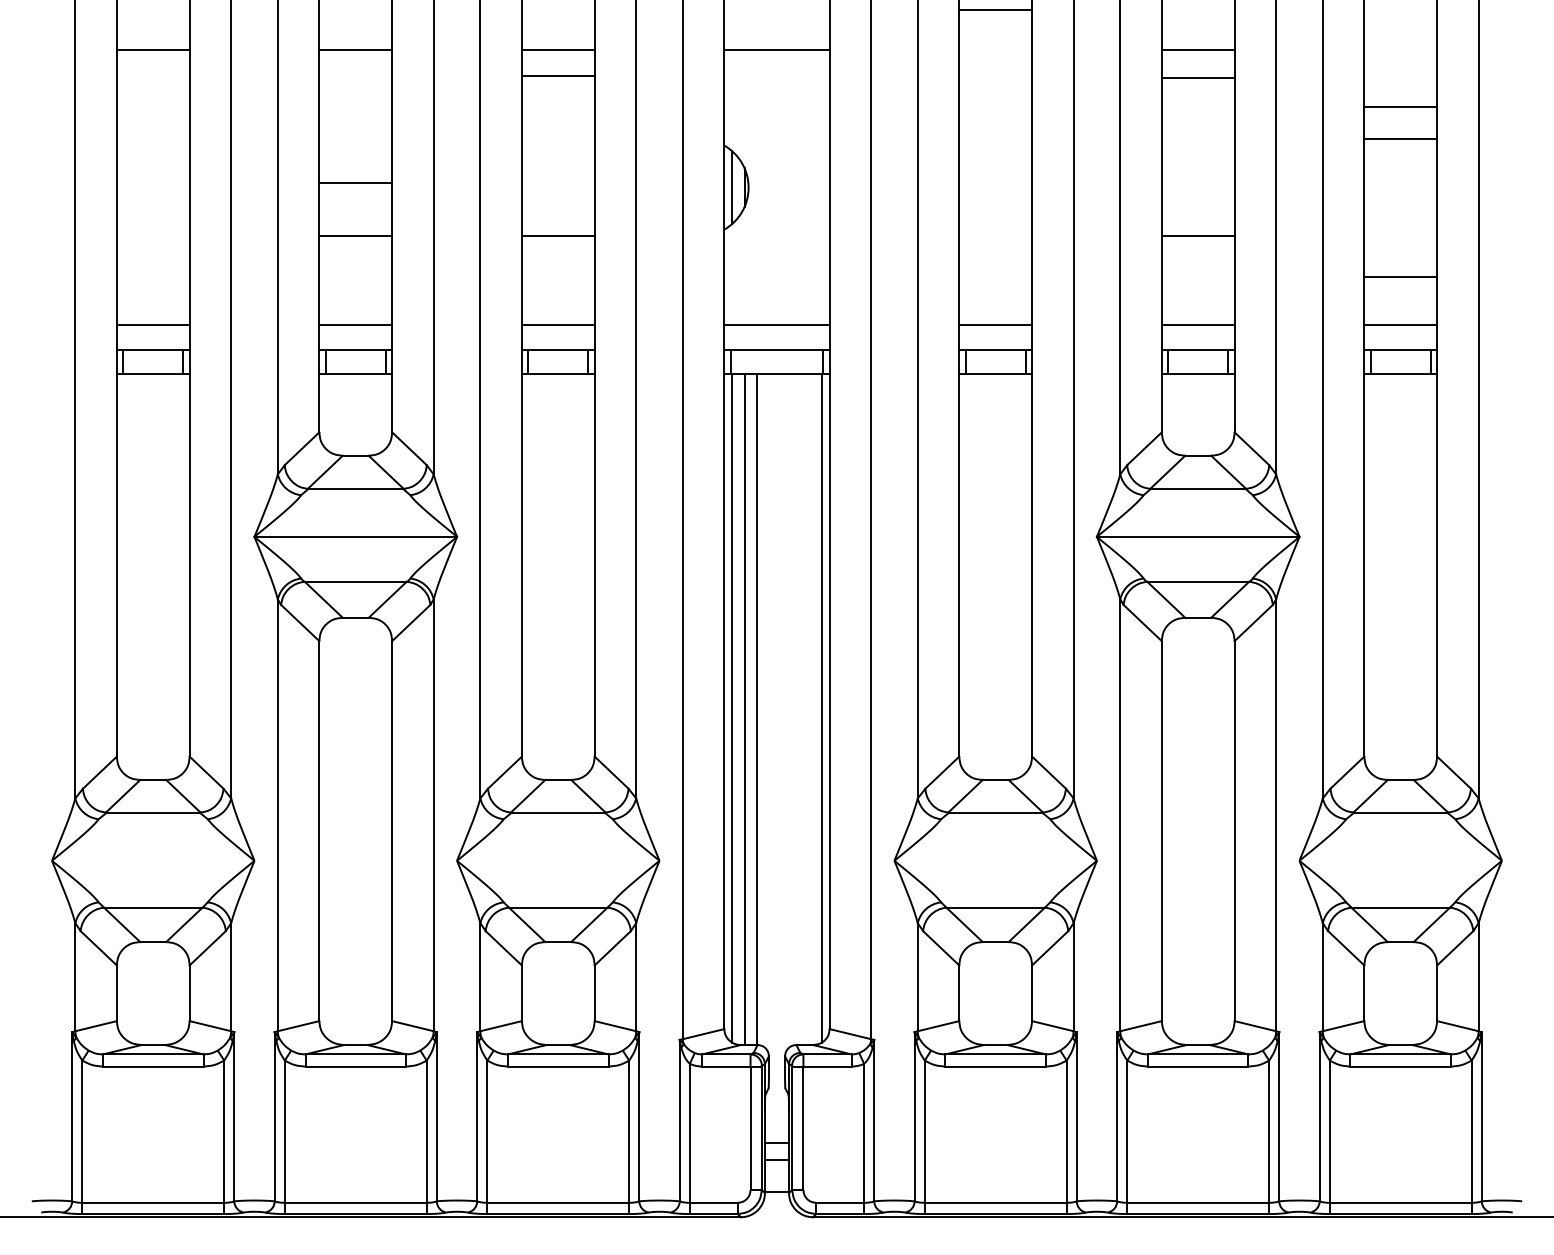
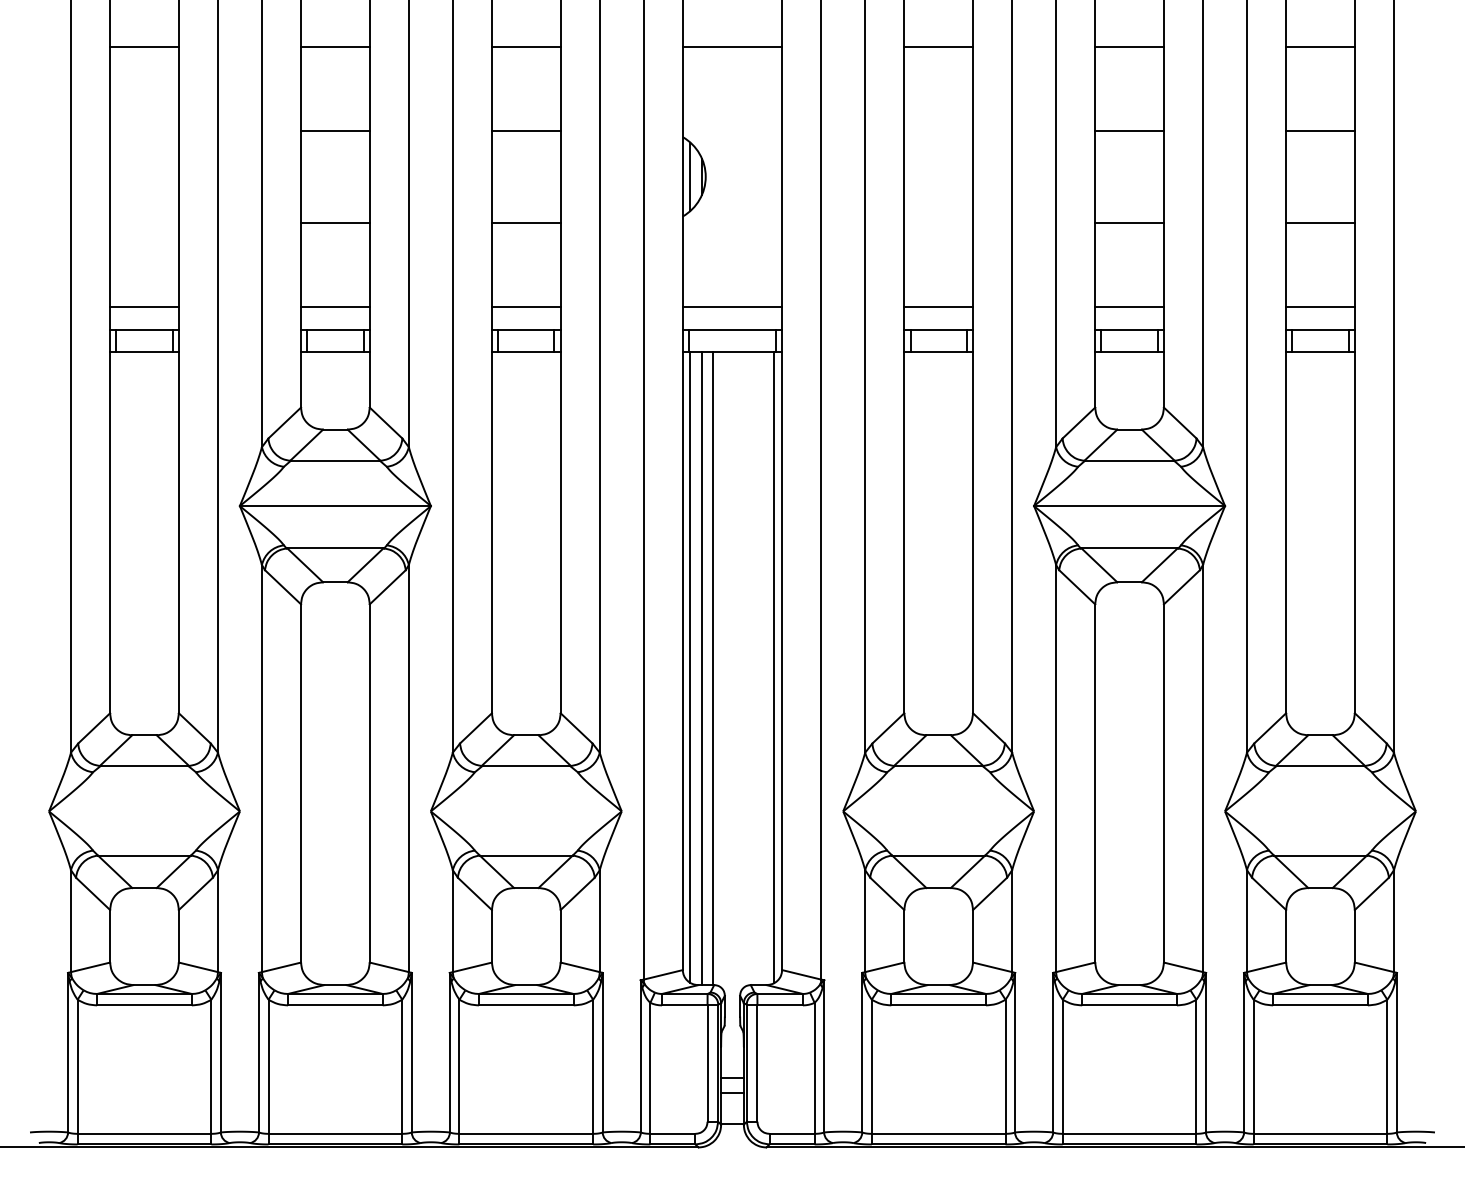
line: (995, 9) -> (938, 46), moved
line: (557, 76) -> (525, 131), moved
line: (1197, 78) -> (1128, 131), moved
line: (1400, 106) -> (1320, 46), moved
line: (355, 183) -> (335, 131), moved
line: (1400, 277) -> (1320, 222), moved

